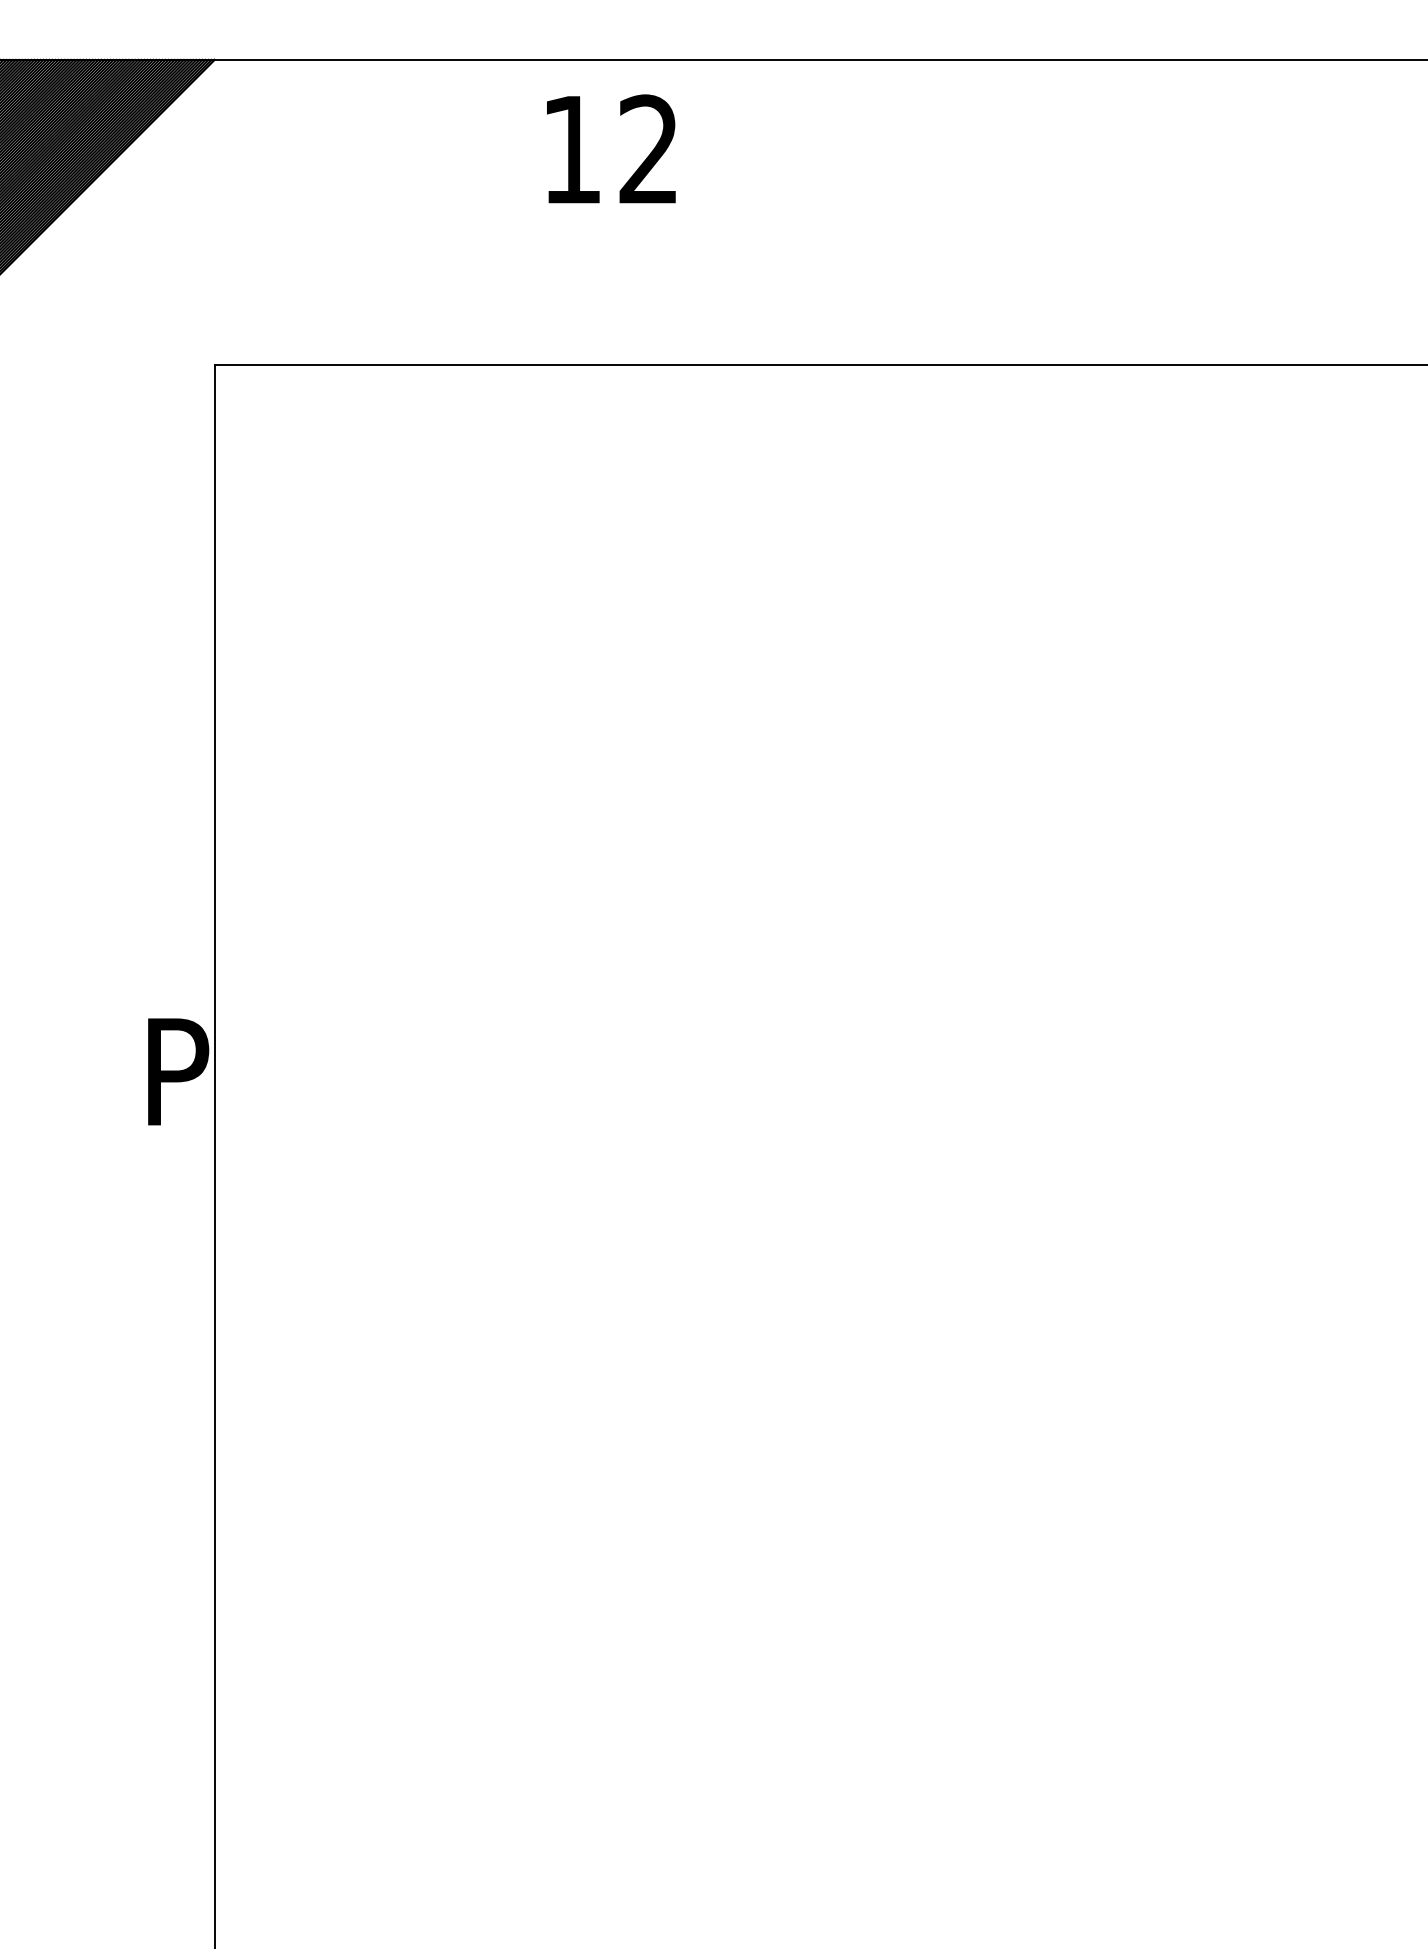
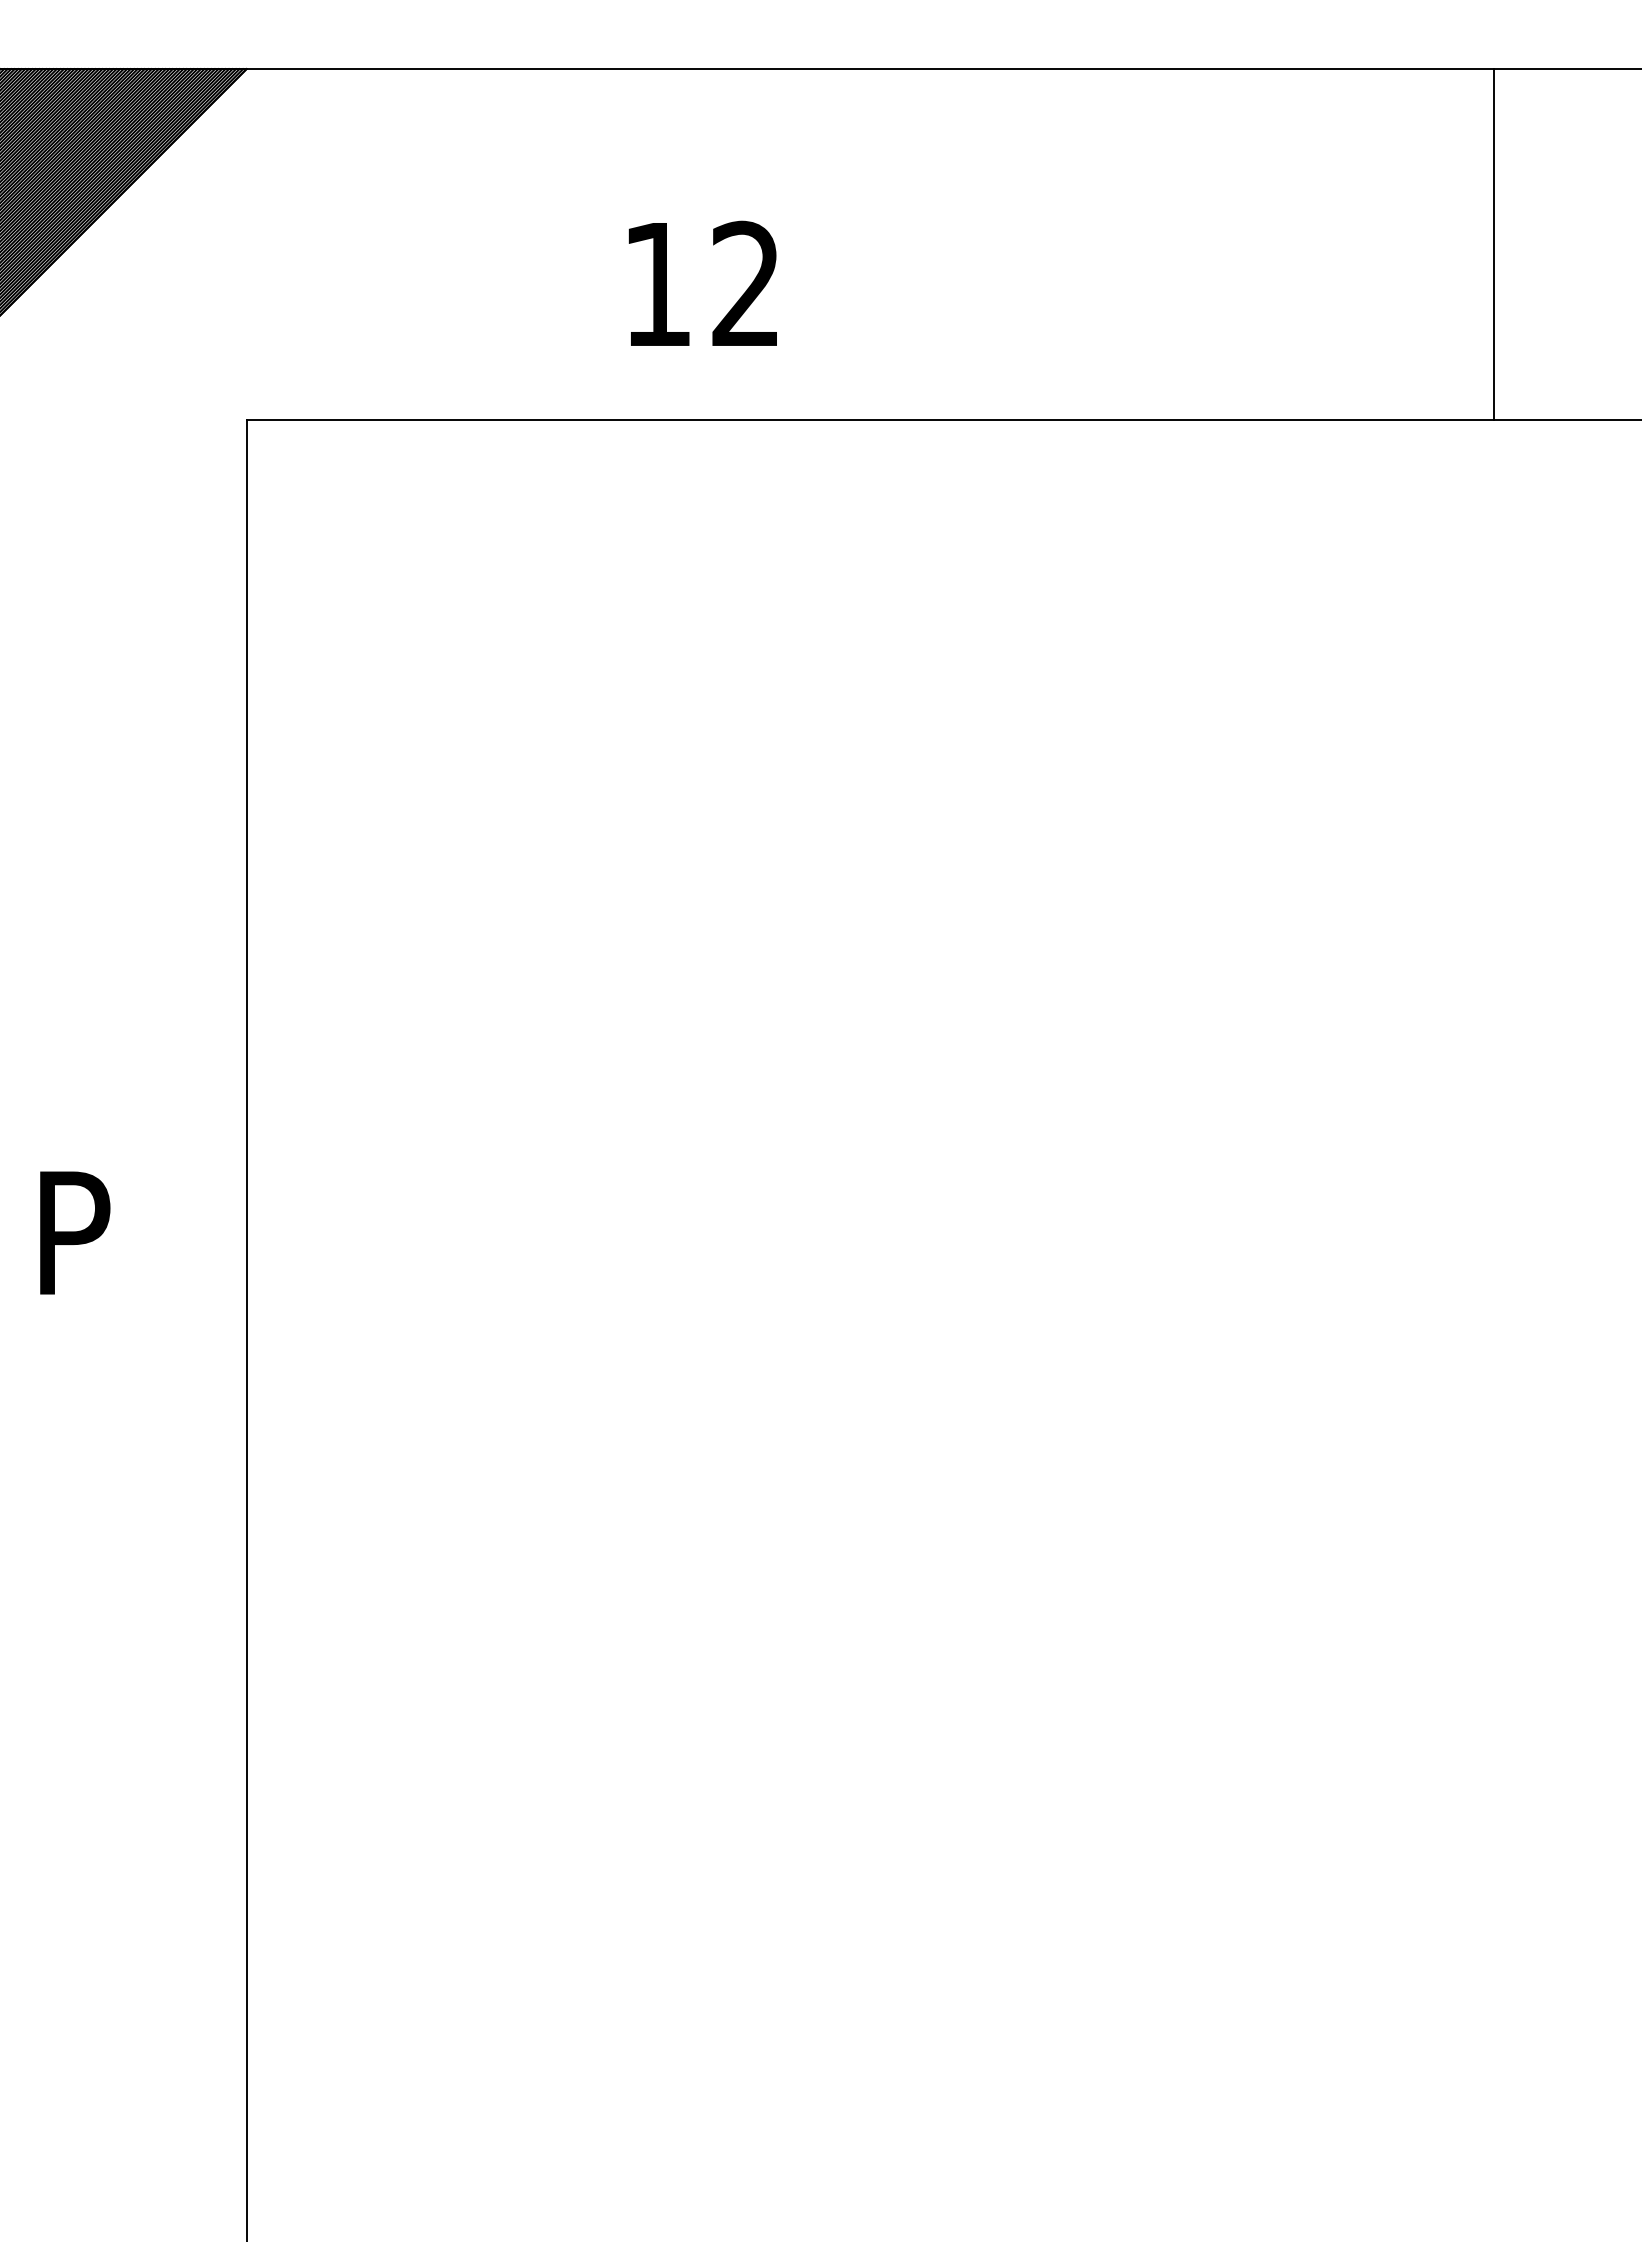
text: (610, 148) -> (702, 282), moved
line: (1298, 212) -> (1493, 244), added
text: (178, 1071) -> (75, 1232), moved

